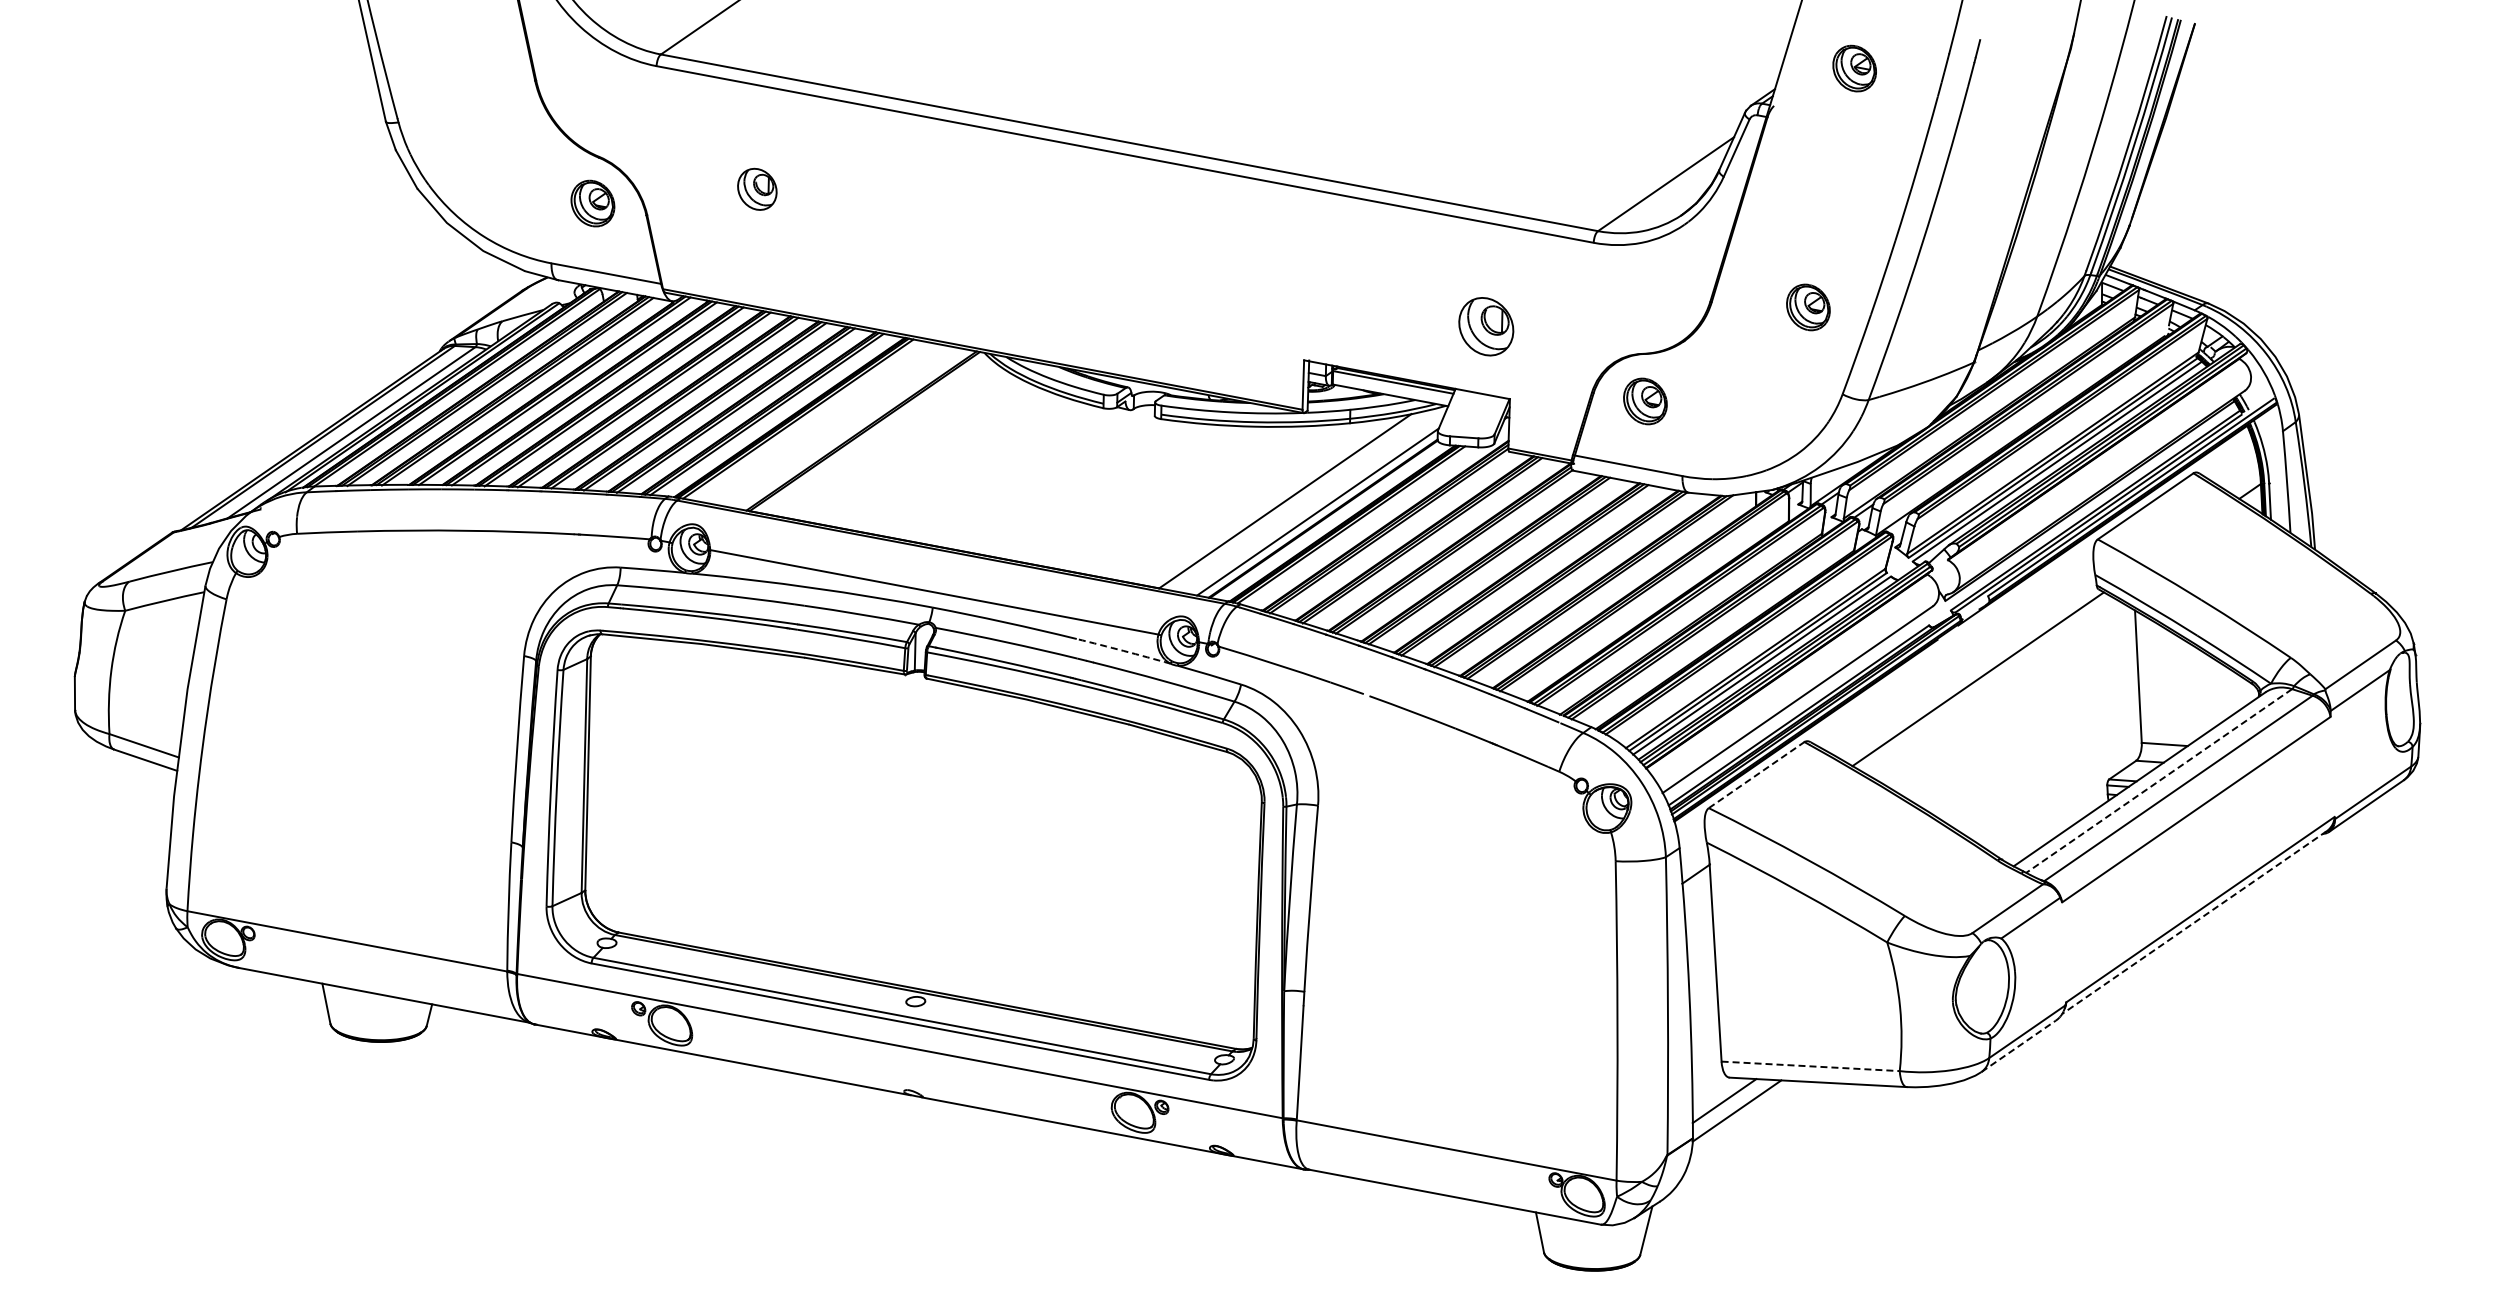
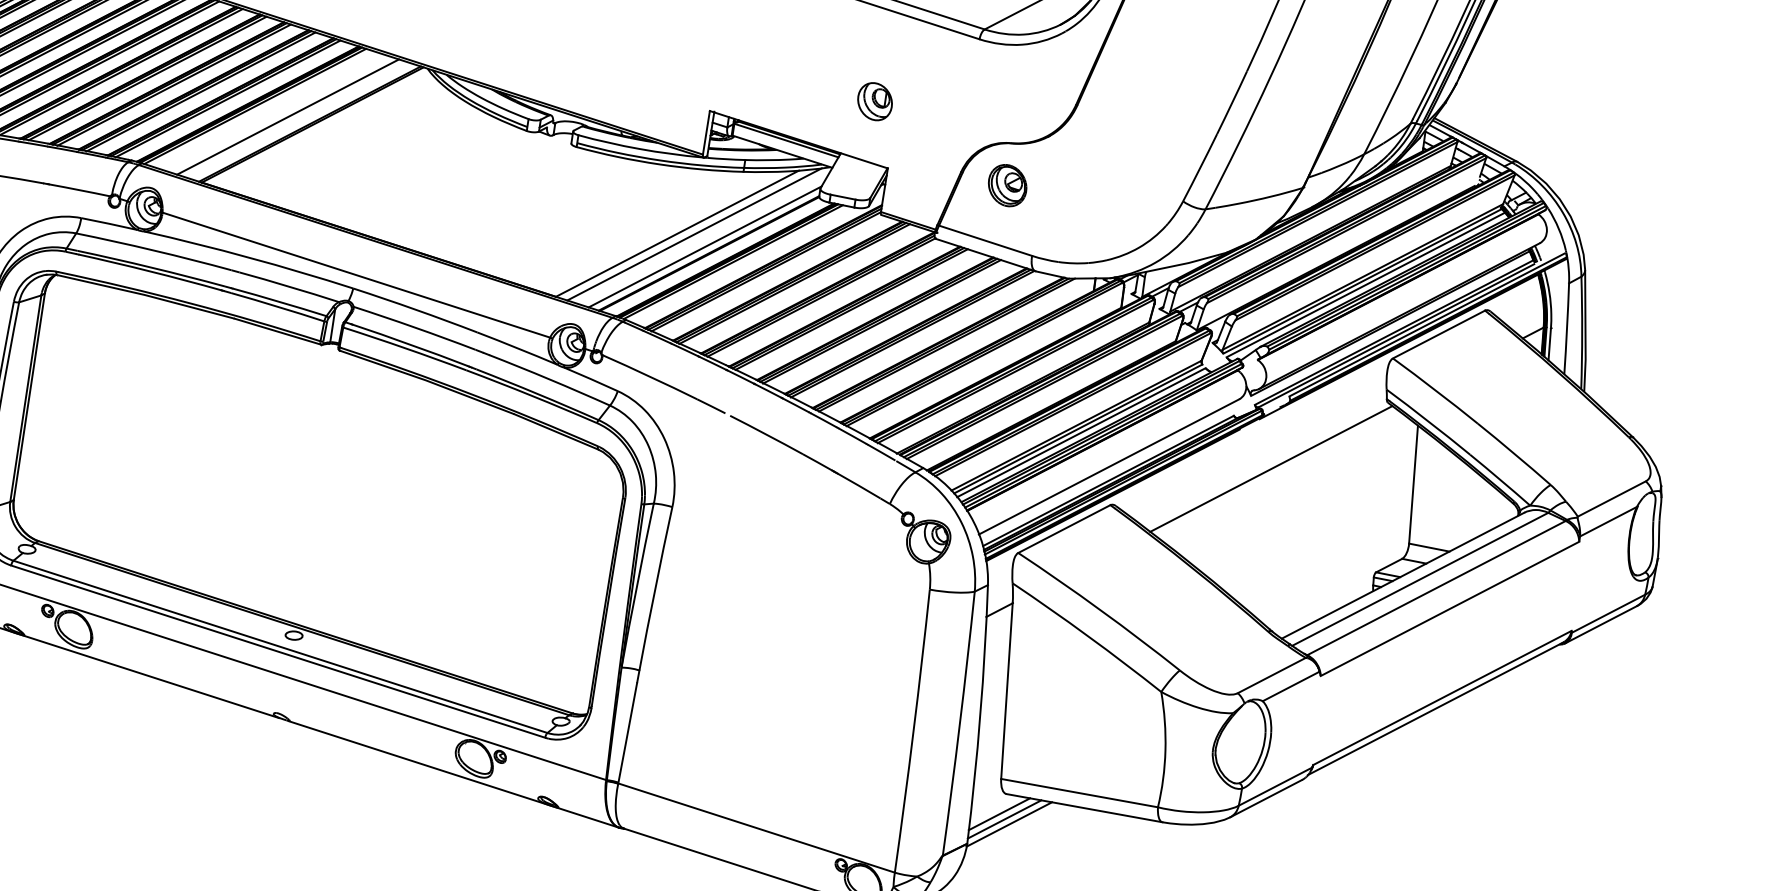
part: (1808, 307) -> (1162, 120), removed
part: (1486, 326) -> (875, 101), size x0.71
line: (836, 425) -> (288, 116), added
line: (1304, 499) -> (694, 234), added
arc: (1123, 650) -> (517, 347), dashed -> solid
line: (1757, 774) -> (1065, 528), dashed -> solid
line: (2159, 781) -> (1420, 579), dashed -> solid
line: (2193, 922) -> (1434, 708), dashed -> solid
line: (2019, 1046) -> (1266, 798), dashed -> solid
line: (1811, 1066) -> (1080, 793), dashed -> solid
line: (1730, 1105) -> (1004, 818), added

